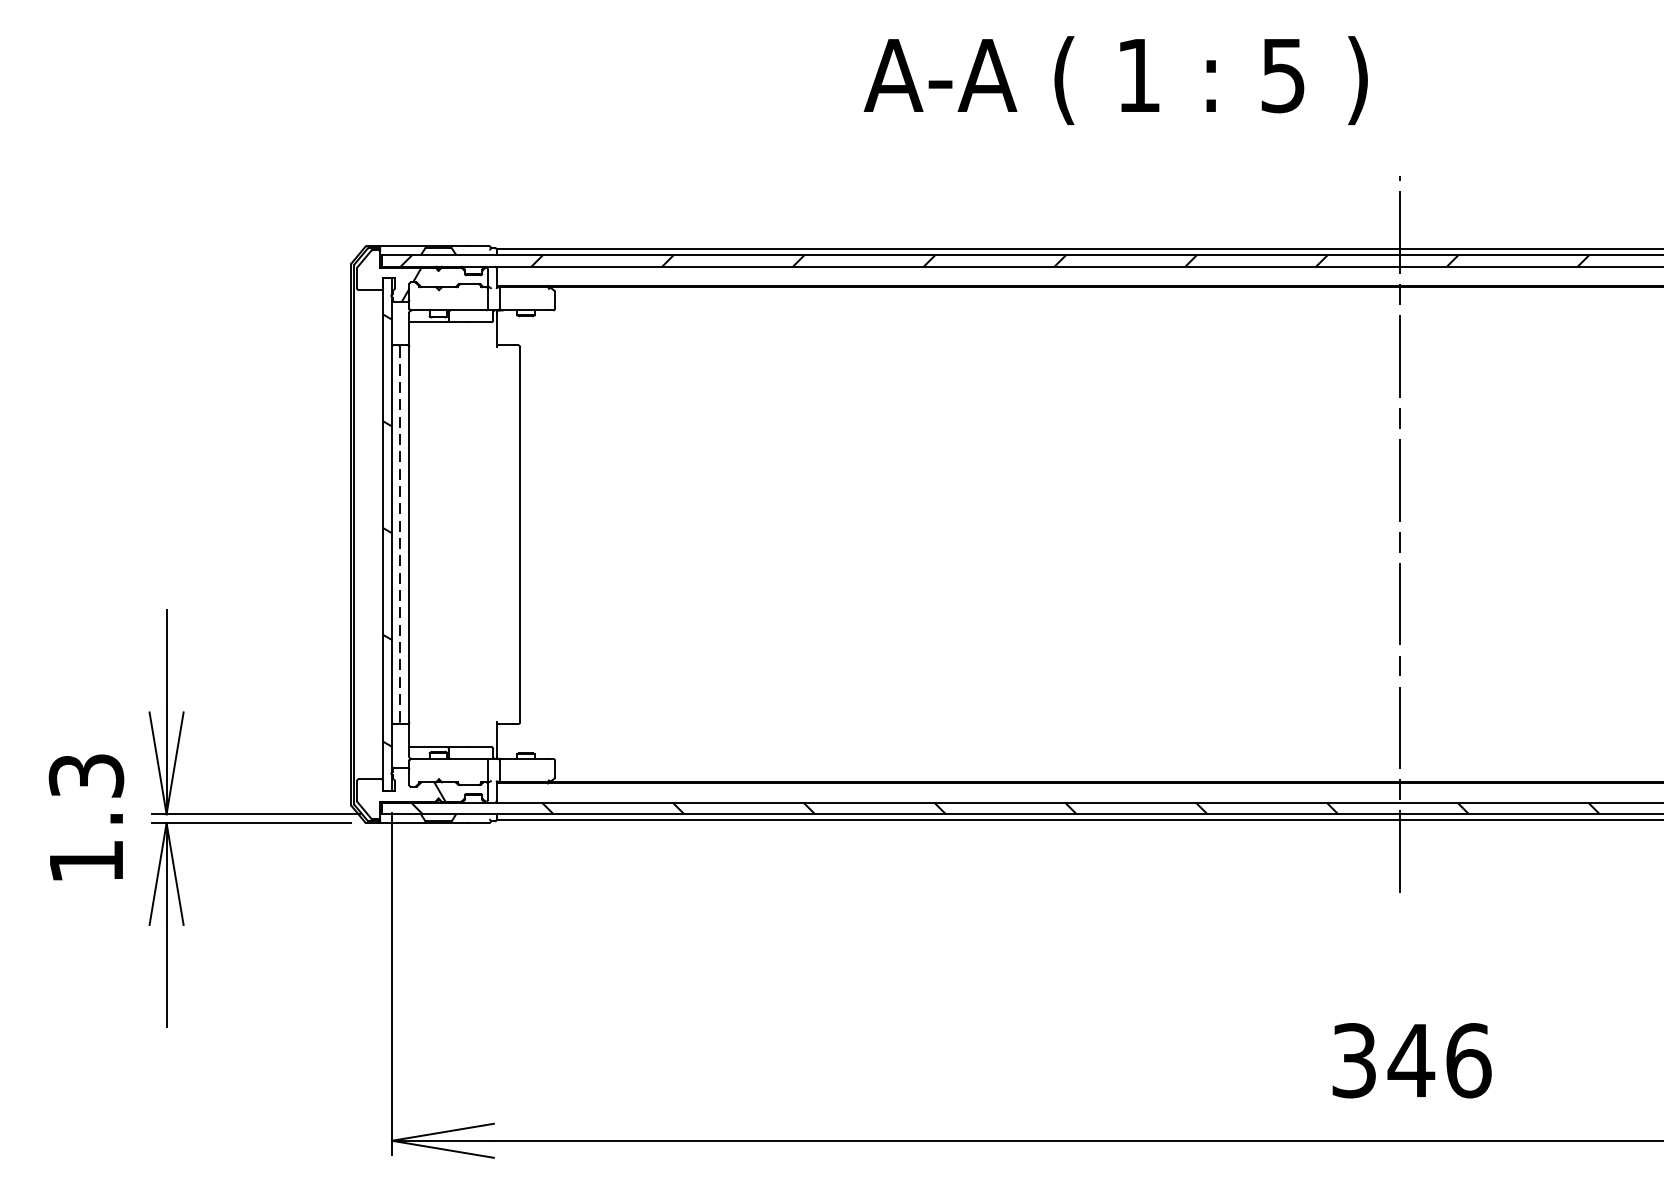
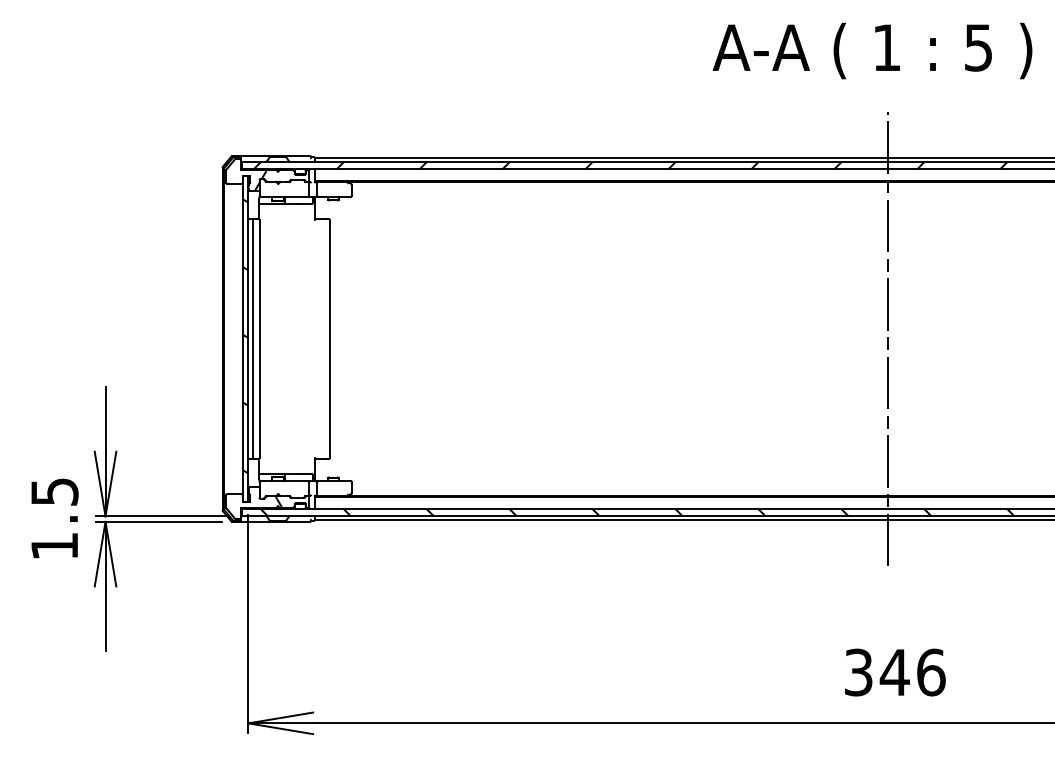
text: (1115, 79) -> (872, 50), moved
line: (399, 533) -> (253, 338), dashed -> solid
text: (86, 775) -> (54, 491), 1.3 -> 1.5

